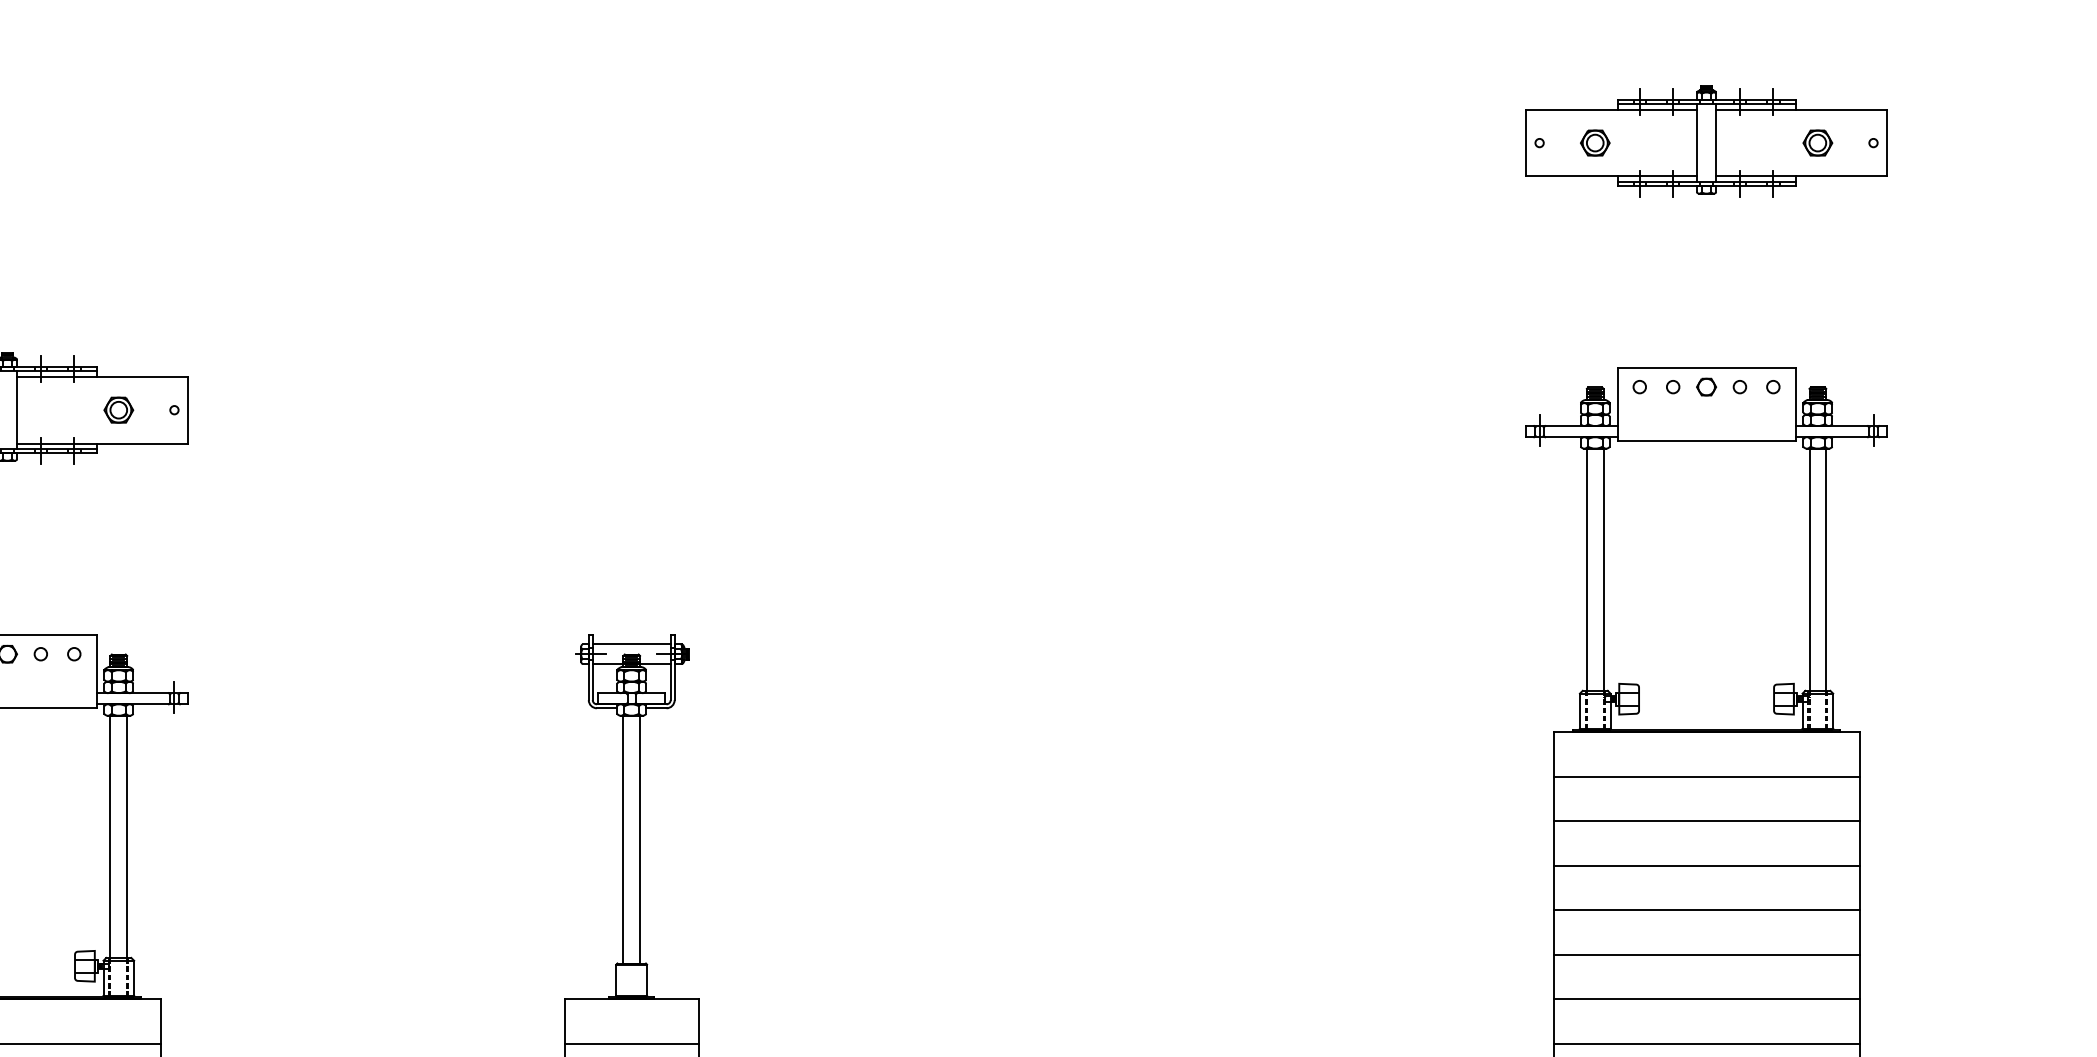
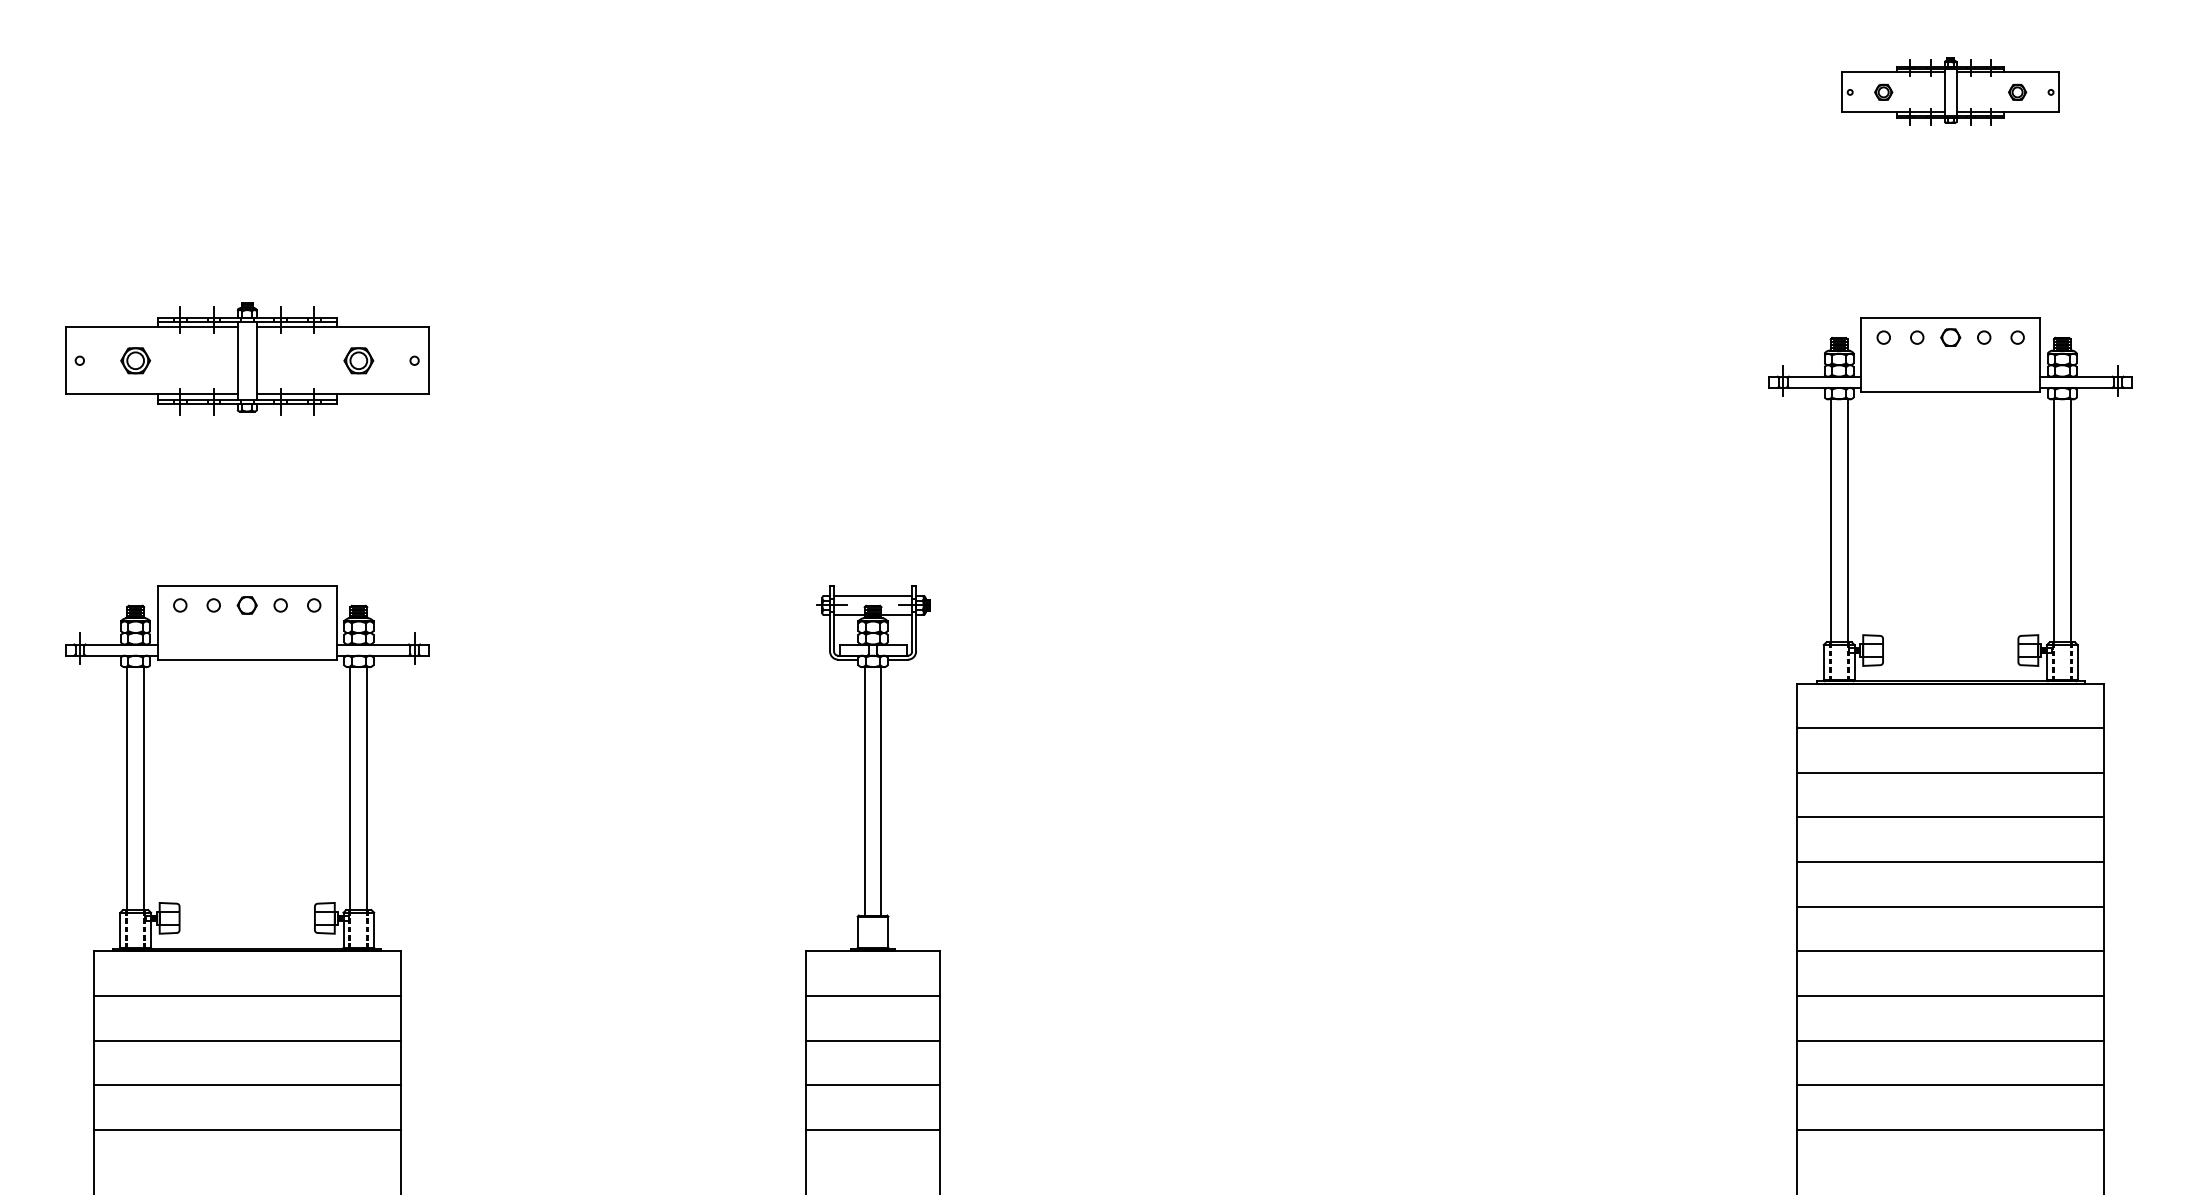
part: (1706, 141) -> (1950, 91), size x0.6

